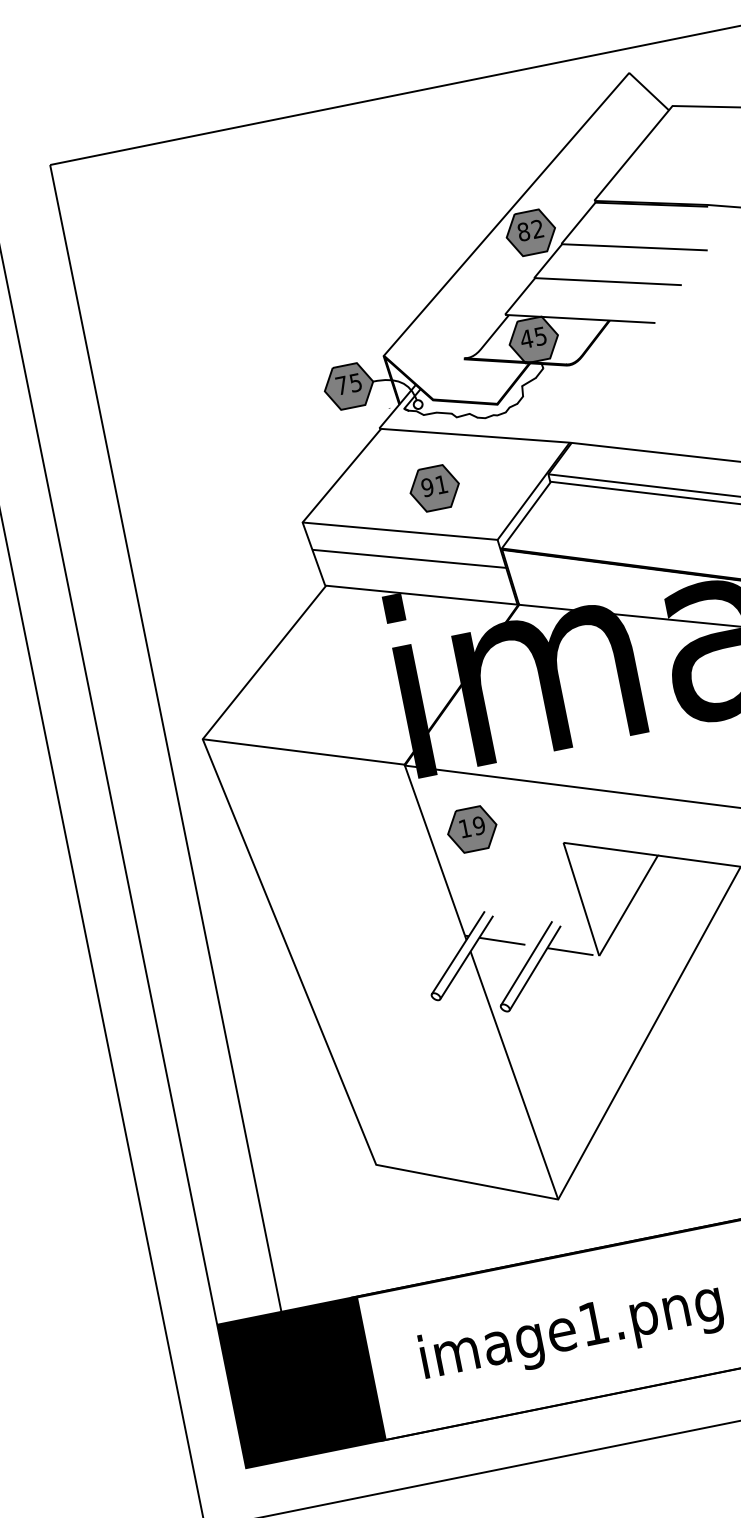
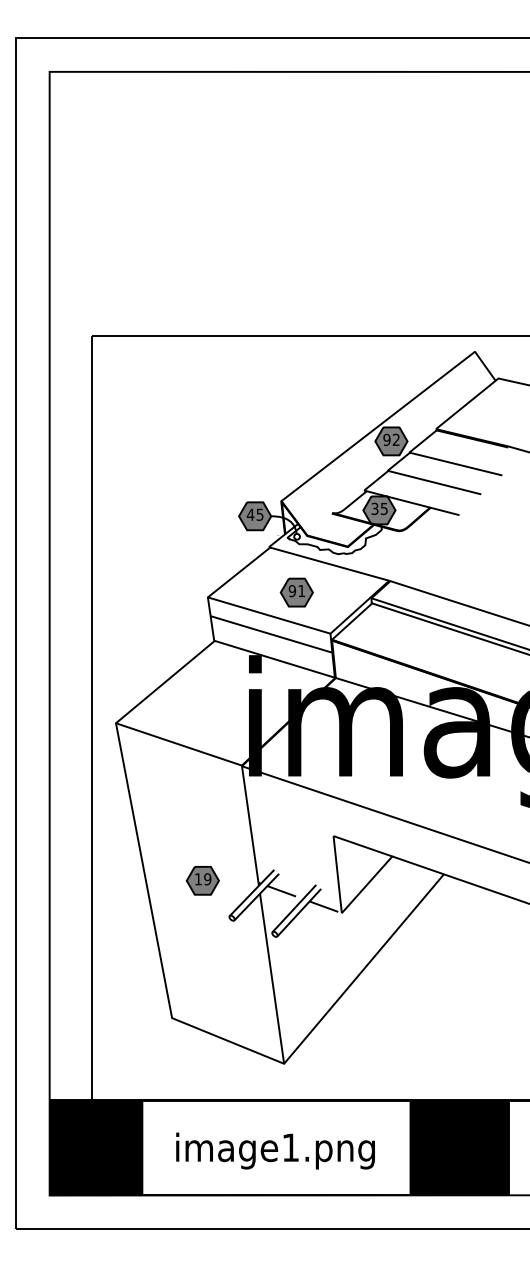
text: (522, 231) -> (386, 439), 82 -> 92
text: (525, 338) -> (374, 508), 45 -> 35
text: (341, 385) -> (250, 514), 75 -> 45
part: (471, 829) -> (202, 880), moved

